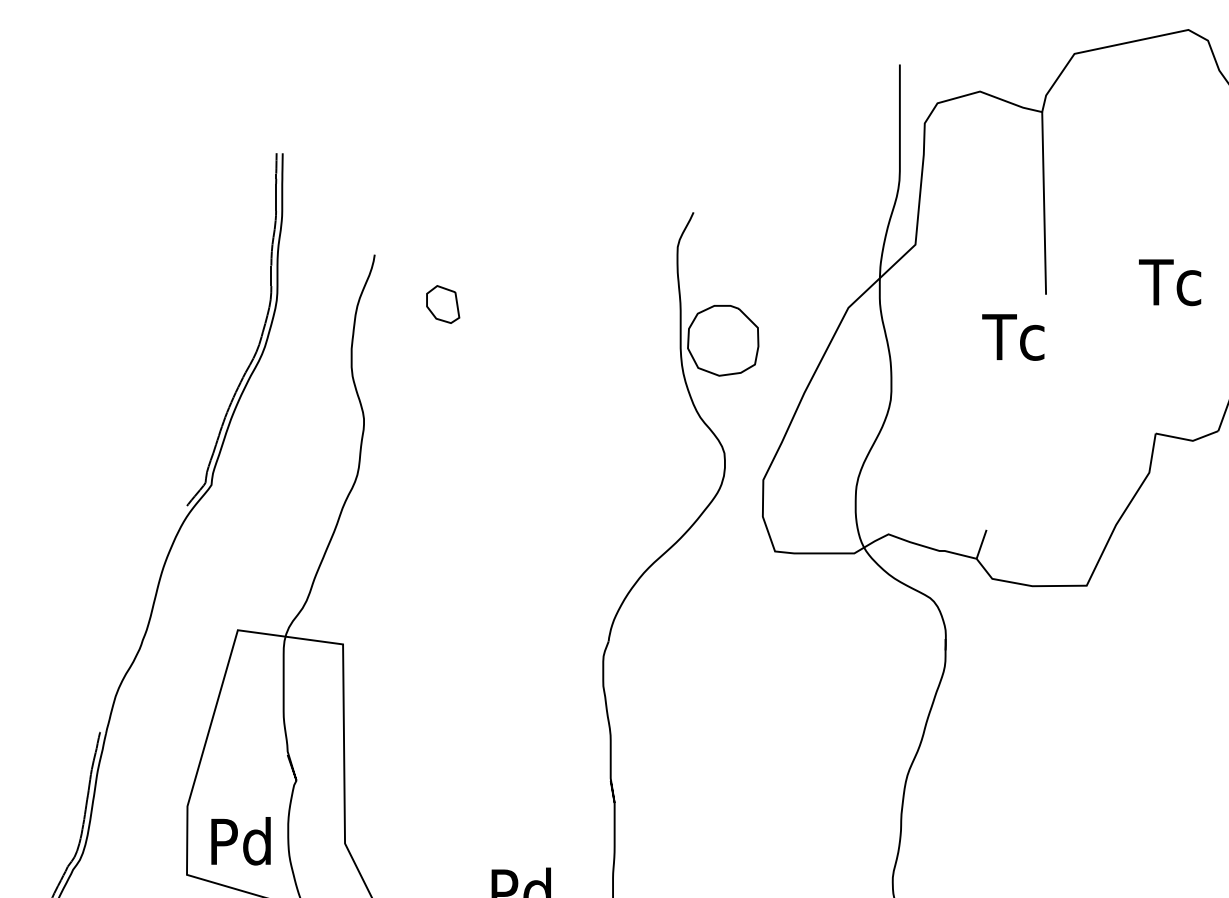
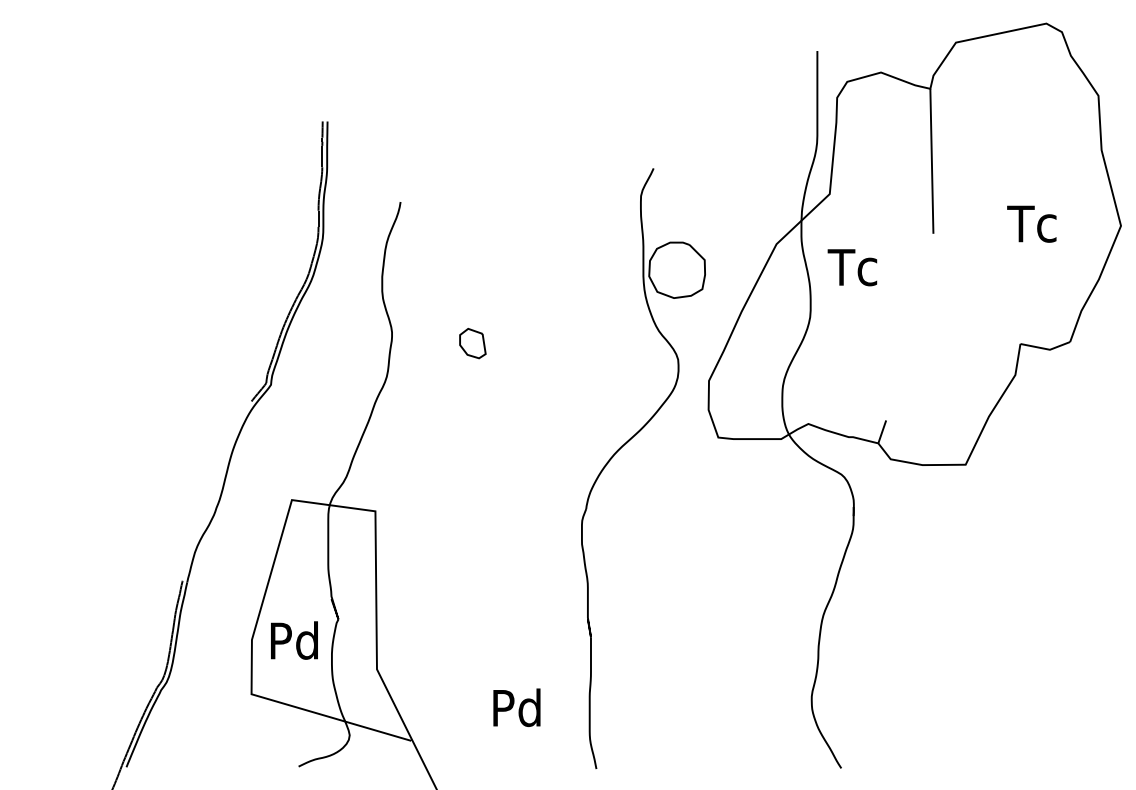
part: (442, 304) -> (472, 343), moved
text: (1013, 337) -> (852, 267), moved
text: (241, 841) -> (294, 640), moved

